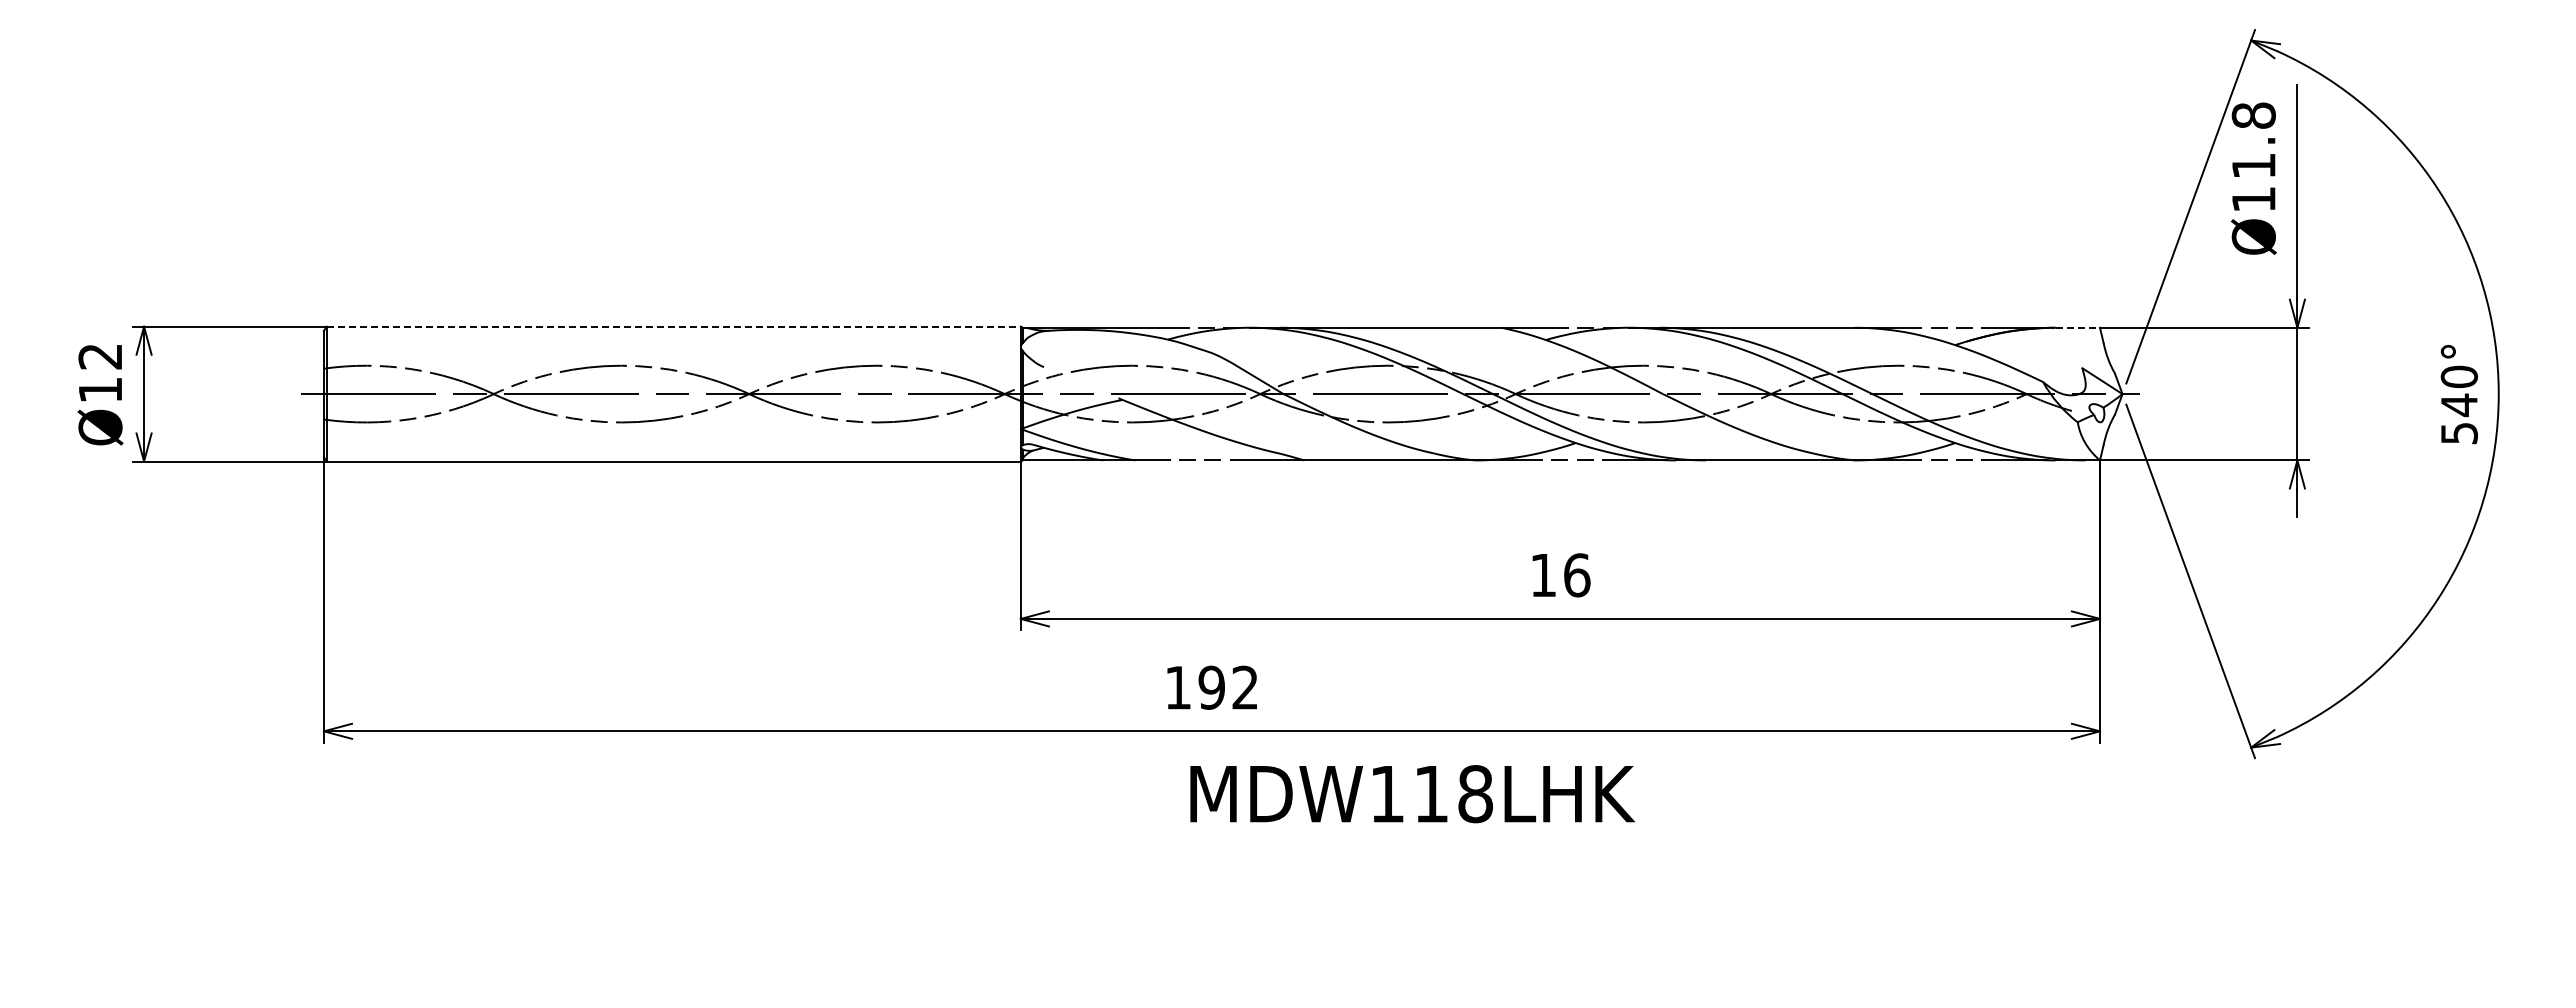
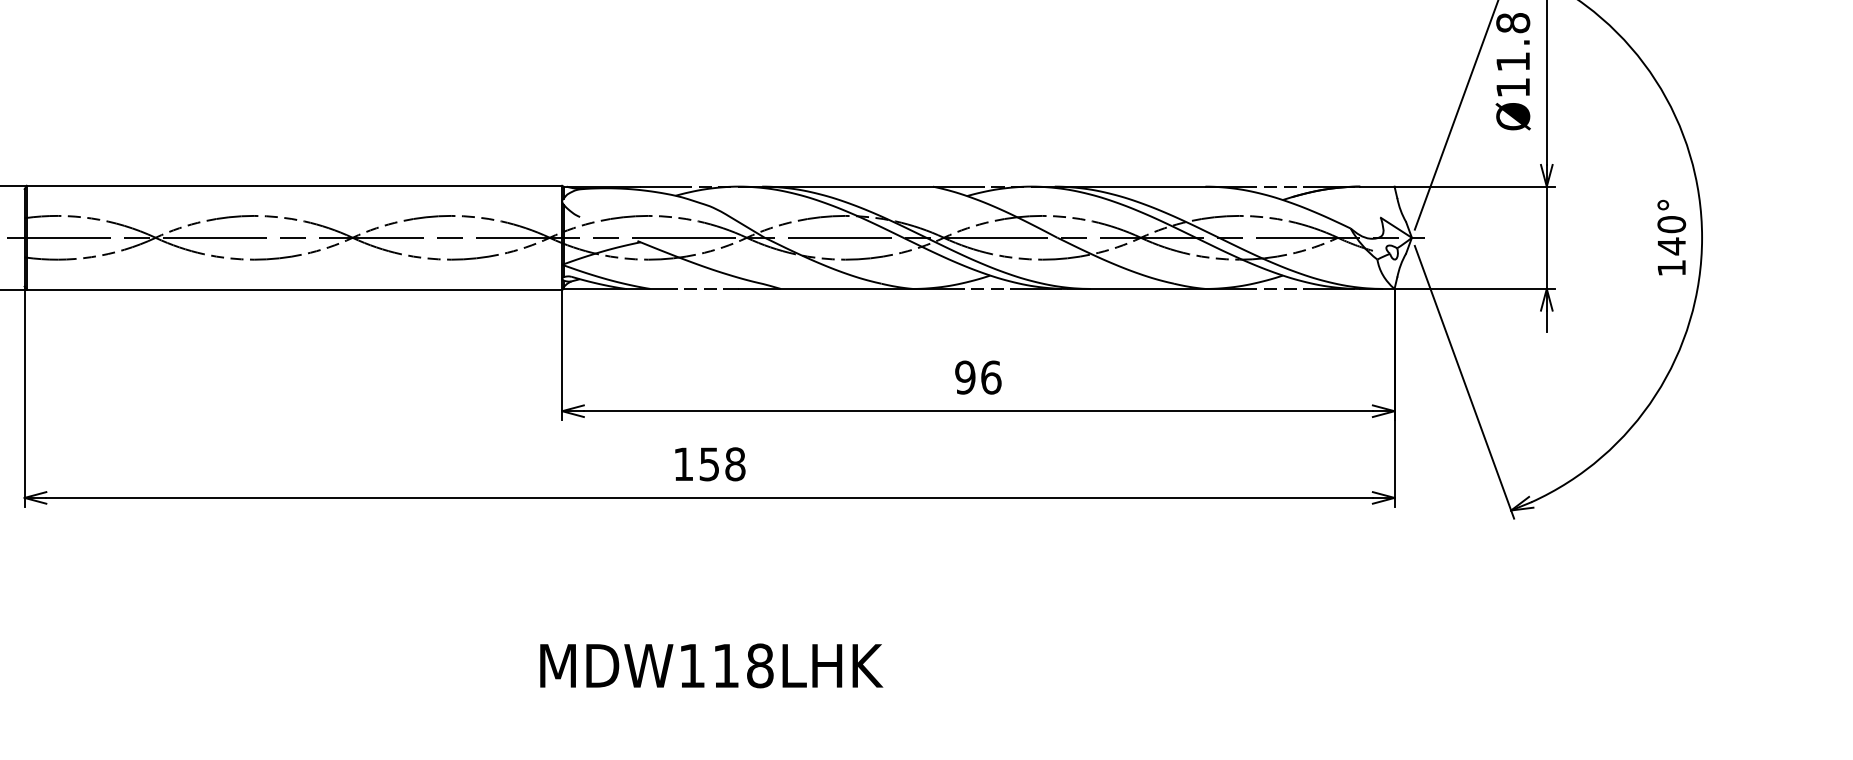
line: (674, 326) -> (295, 185), dashed -> solid
line: (2078, 327) -> (1377, 186), dashed -> solid
text: (2459, 433) -> (1671, 268), 540° -> 140°
text: (1543, 575) -> (965, 377), 16 -> 96
text: (1228, 687) -> (722, 464), 192 -> 158
text: (1412, 794) -> (711, 666), moved

